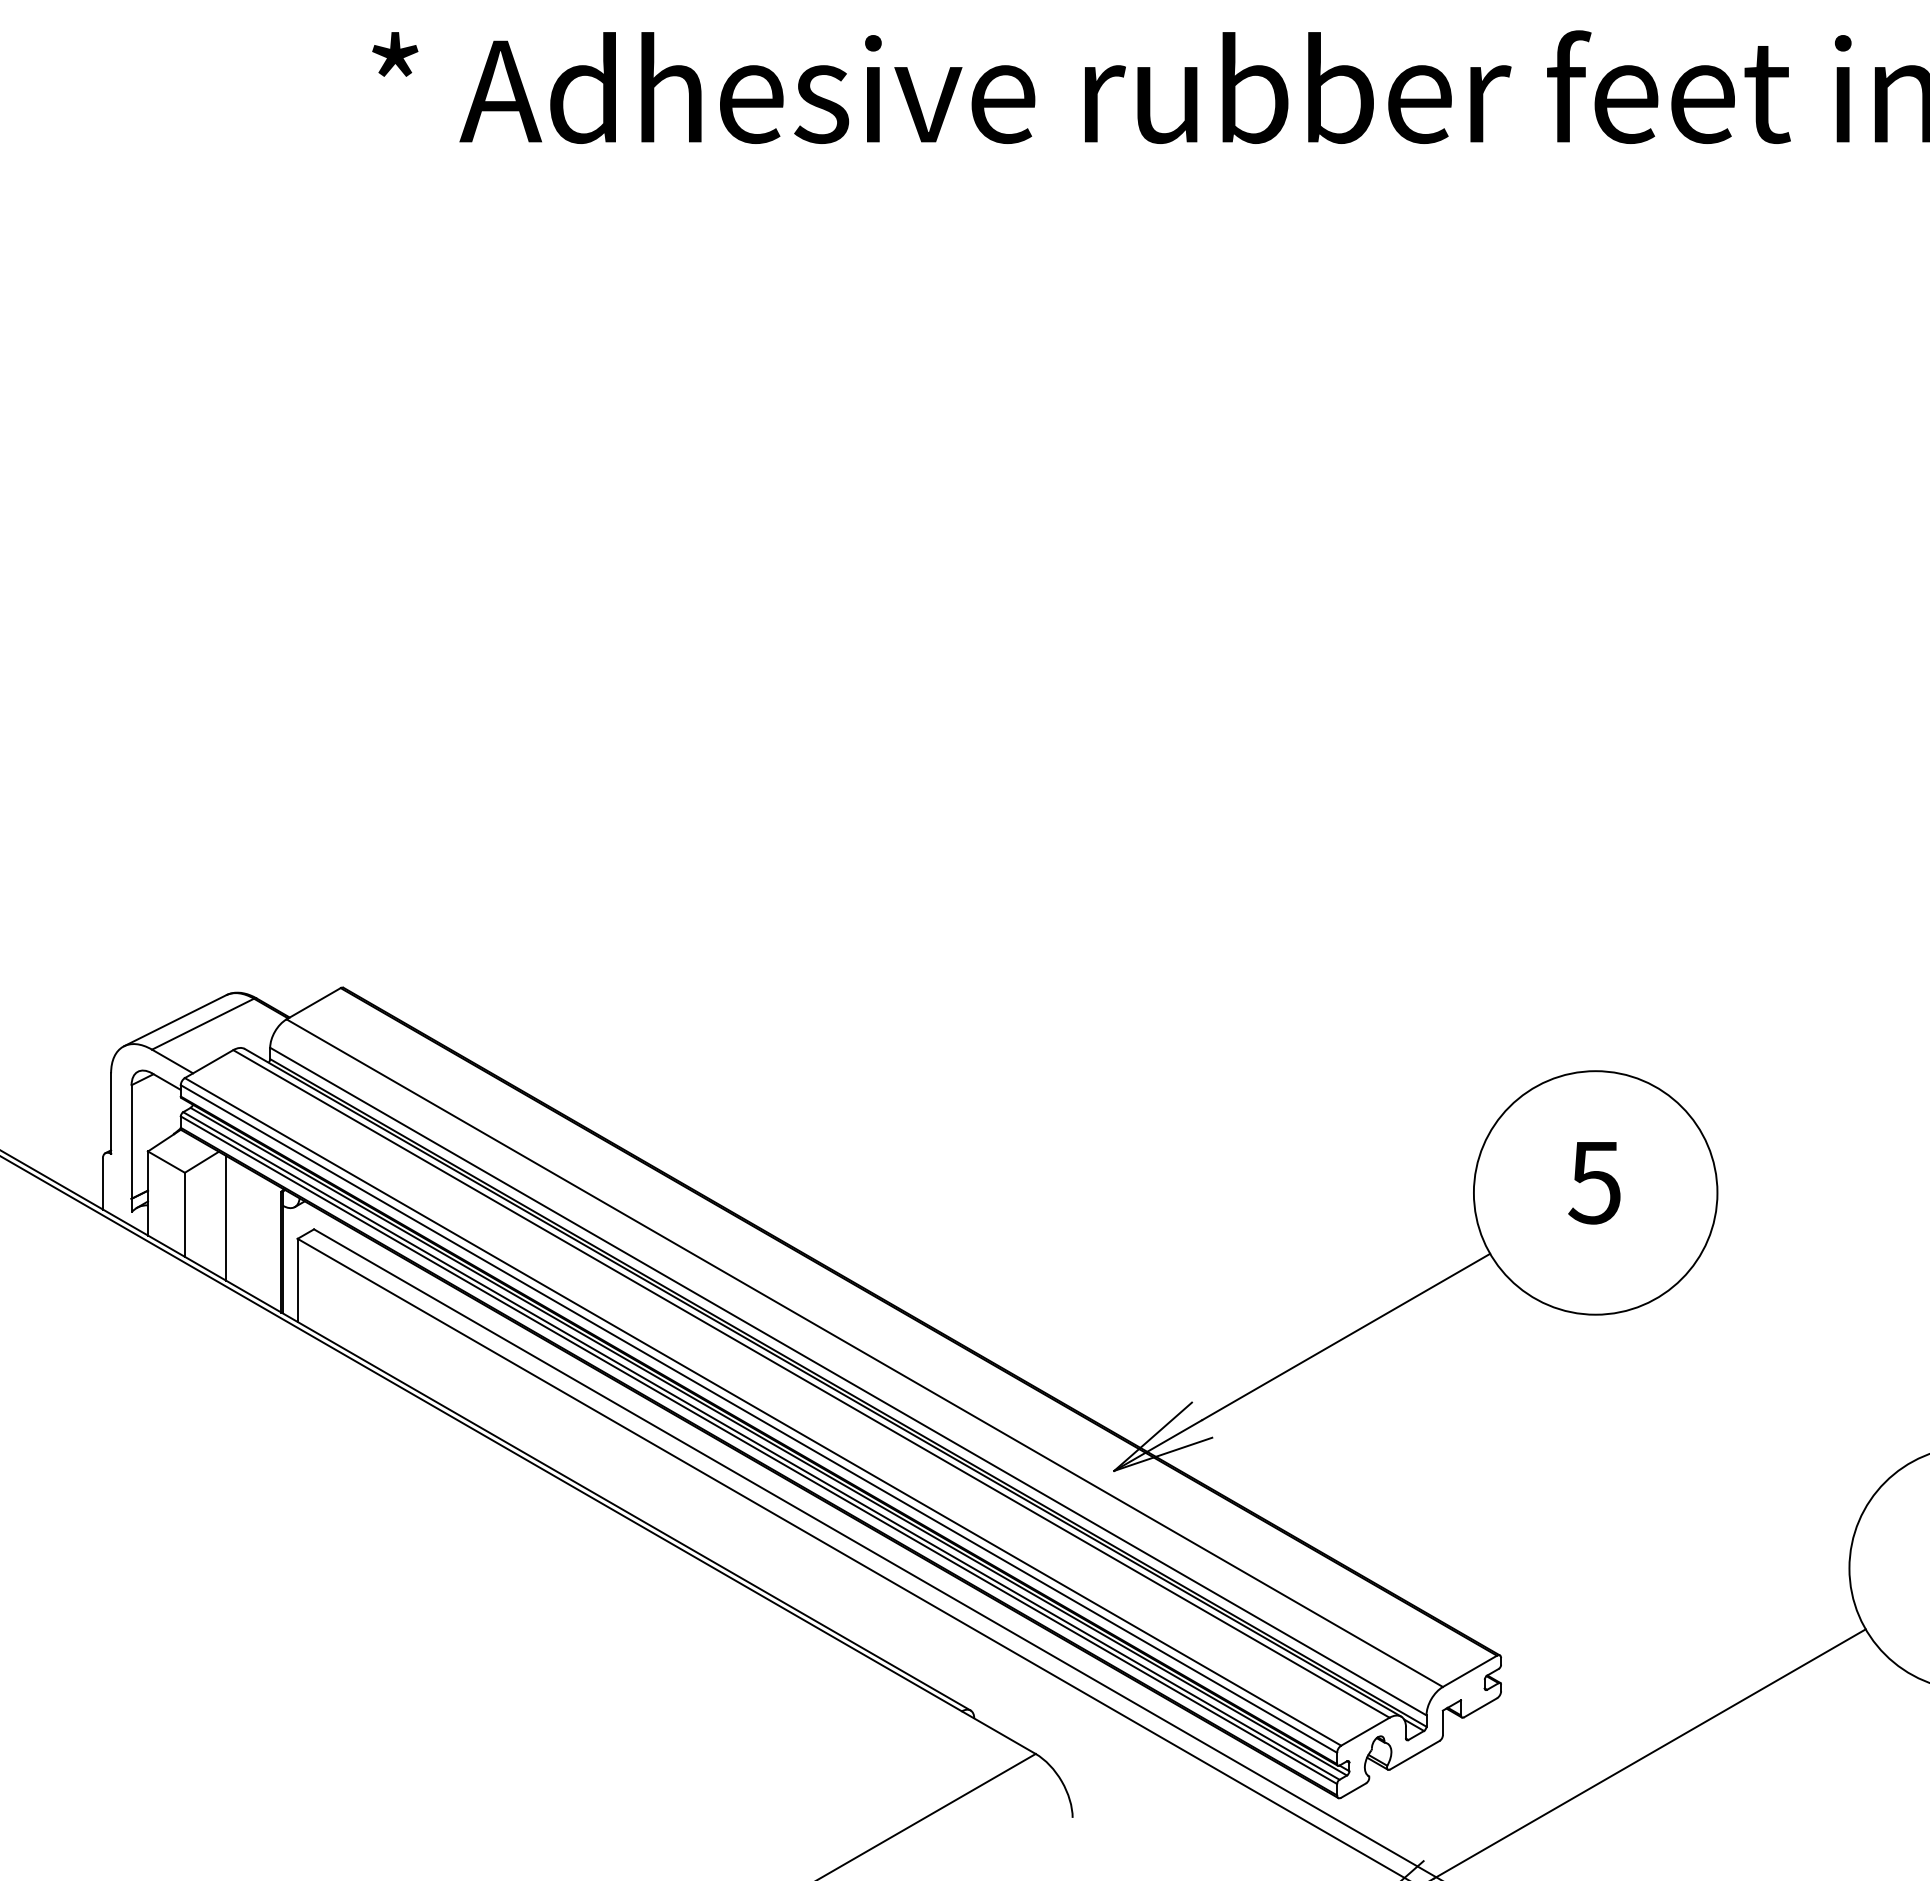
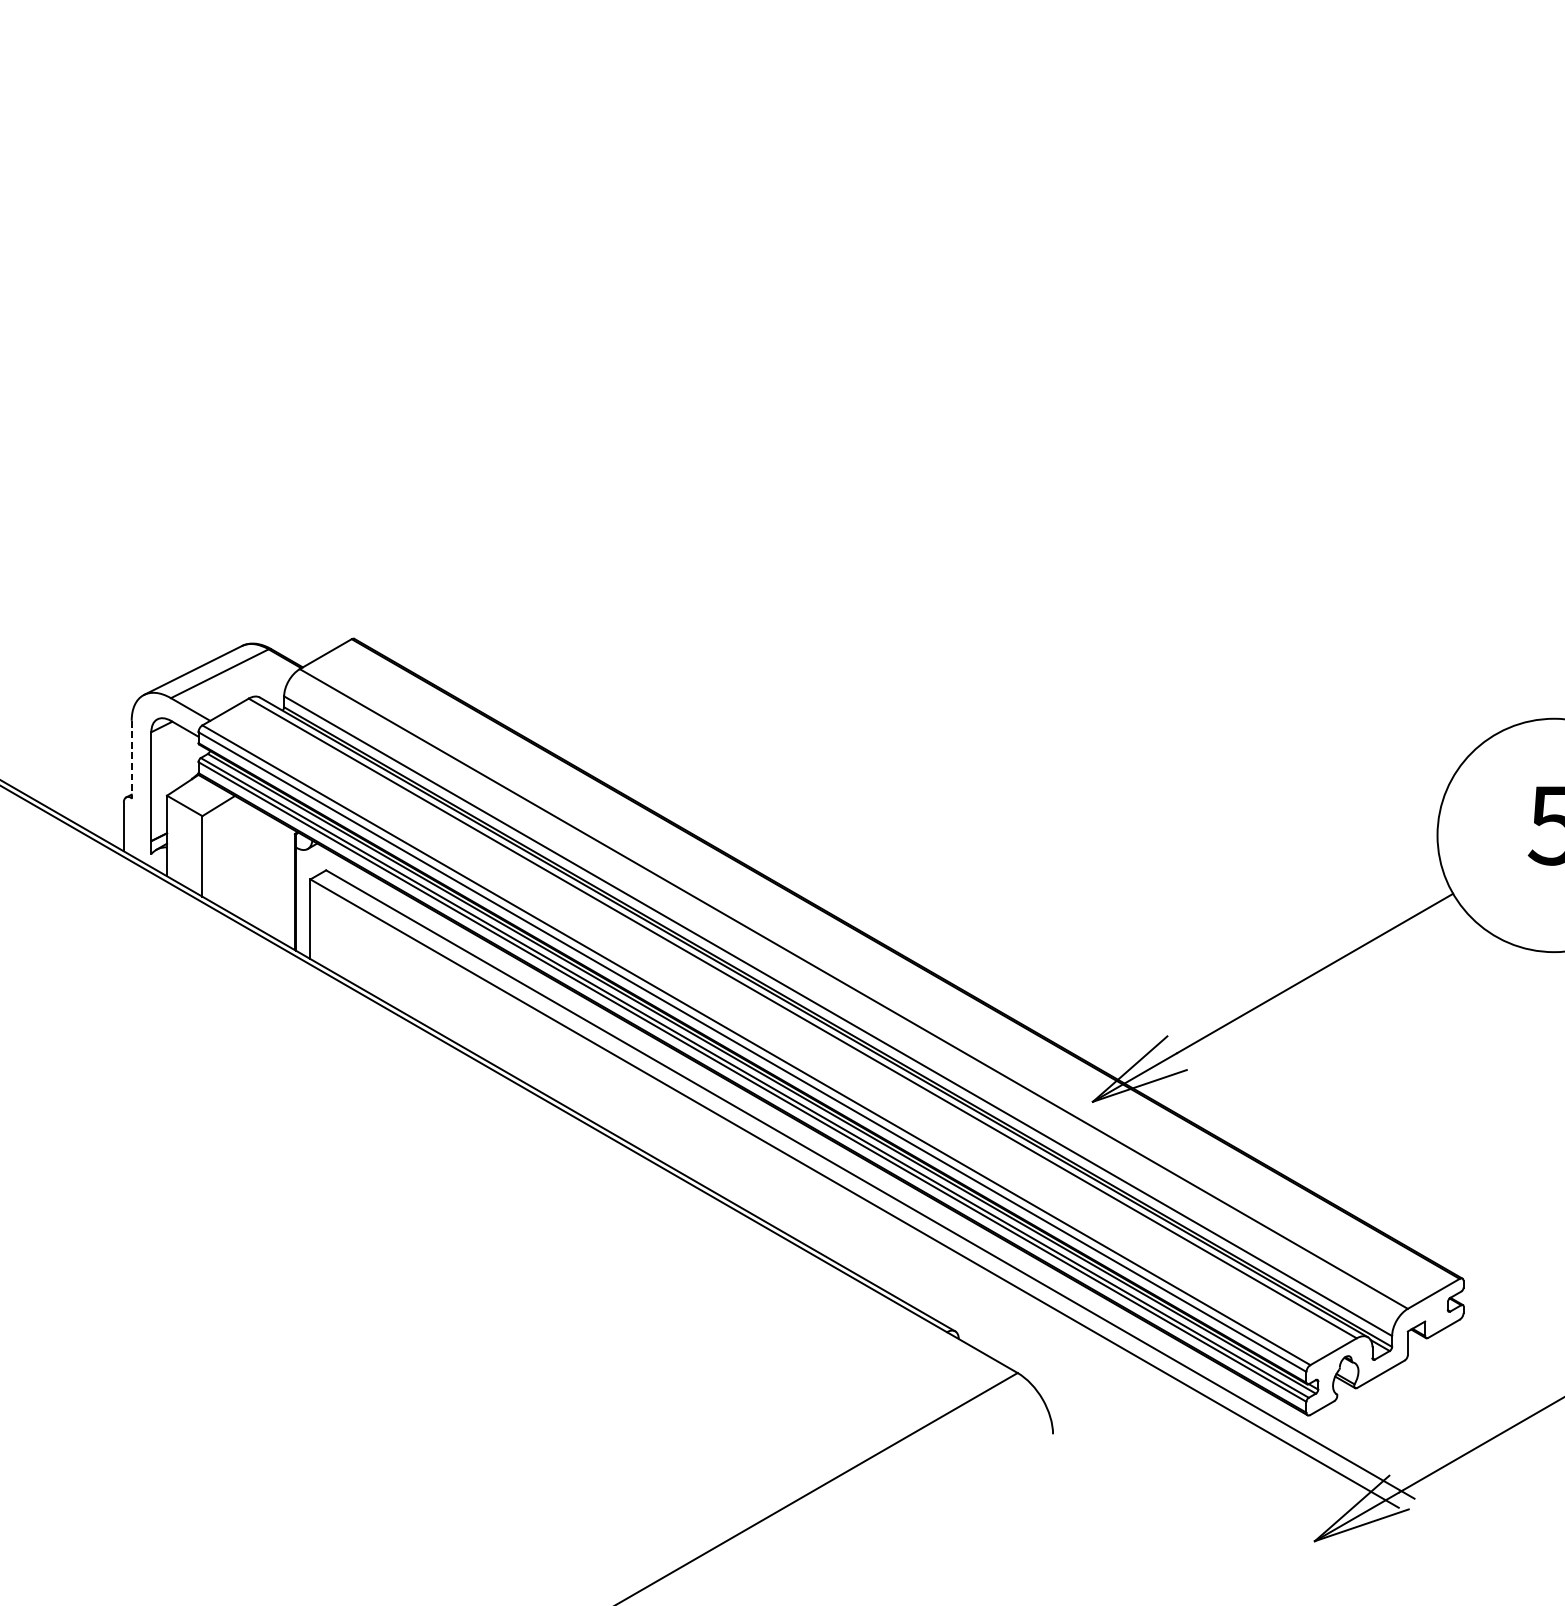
line: (111, 1114) -> (132, 760), solid -> dashed
line: (225, 1217) -> (241, 858), removed

